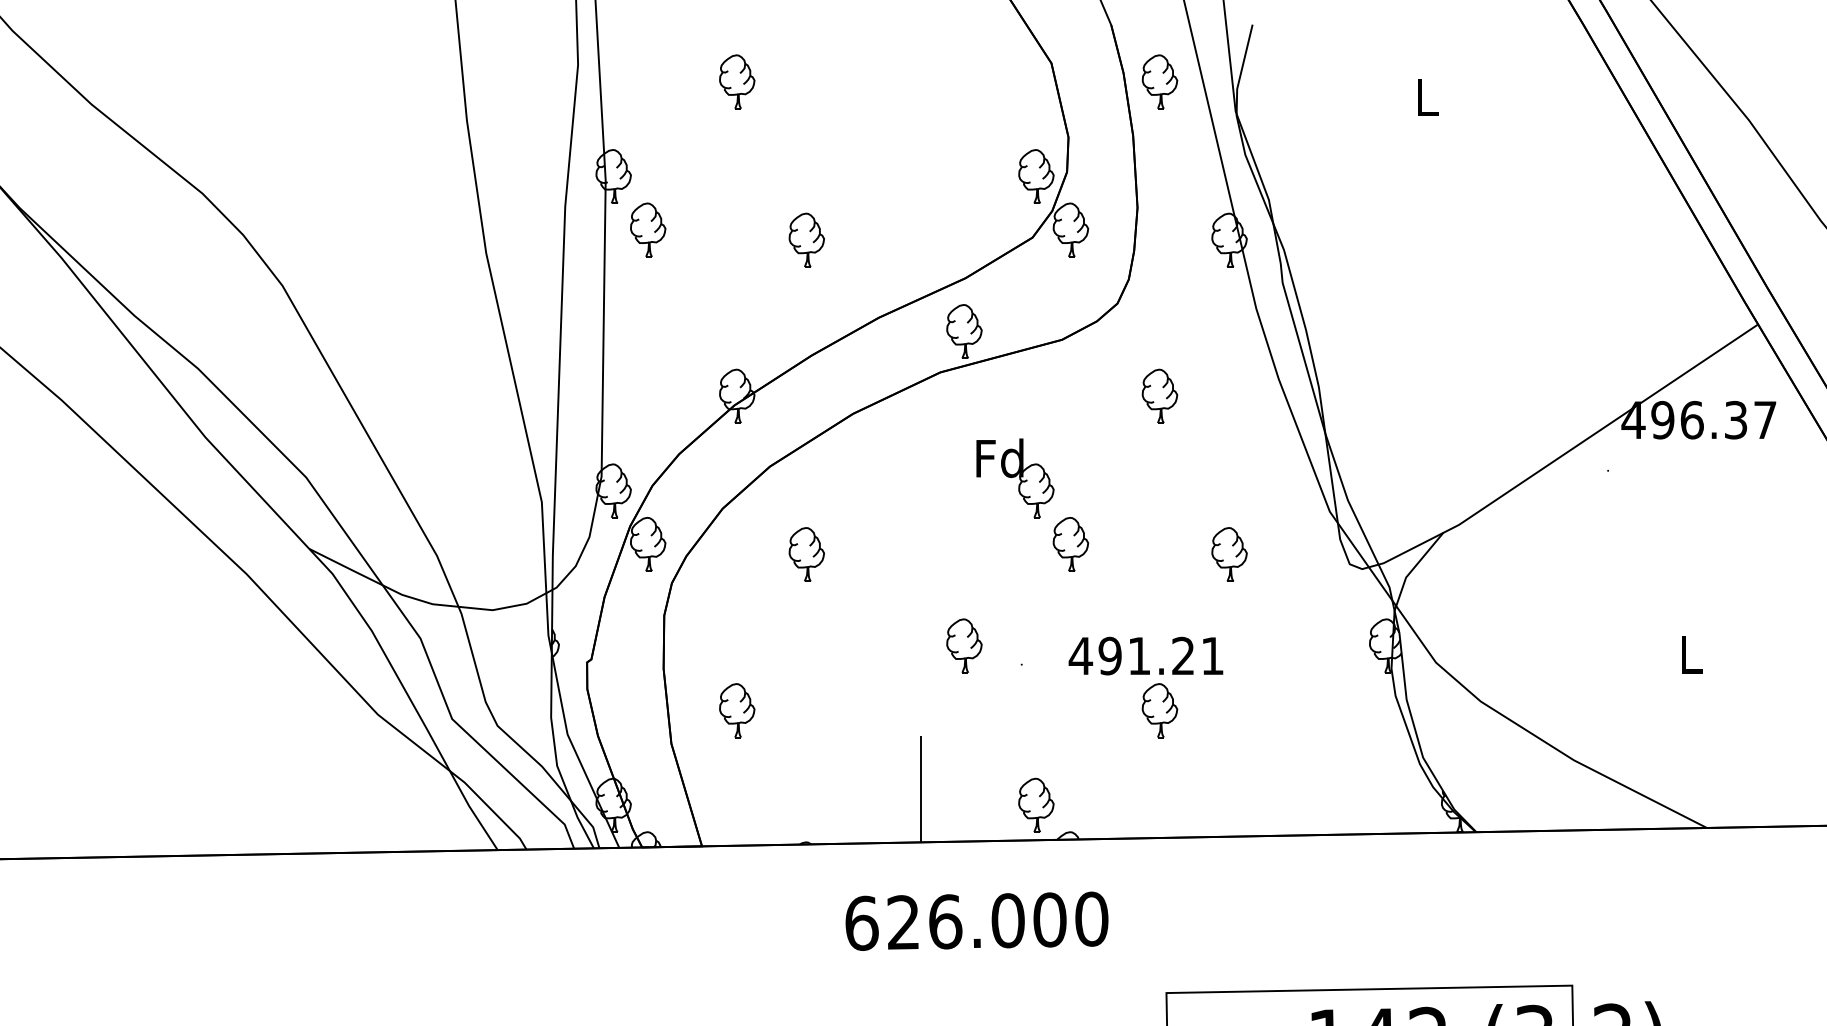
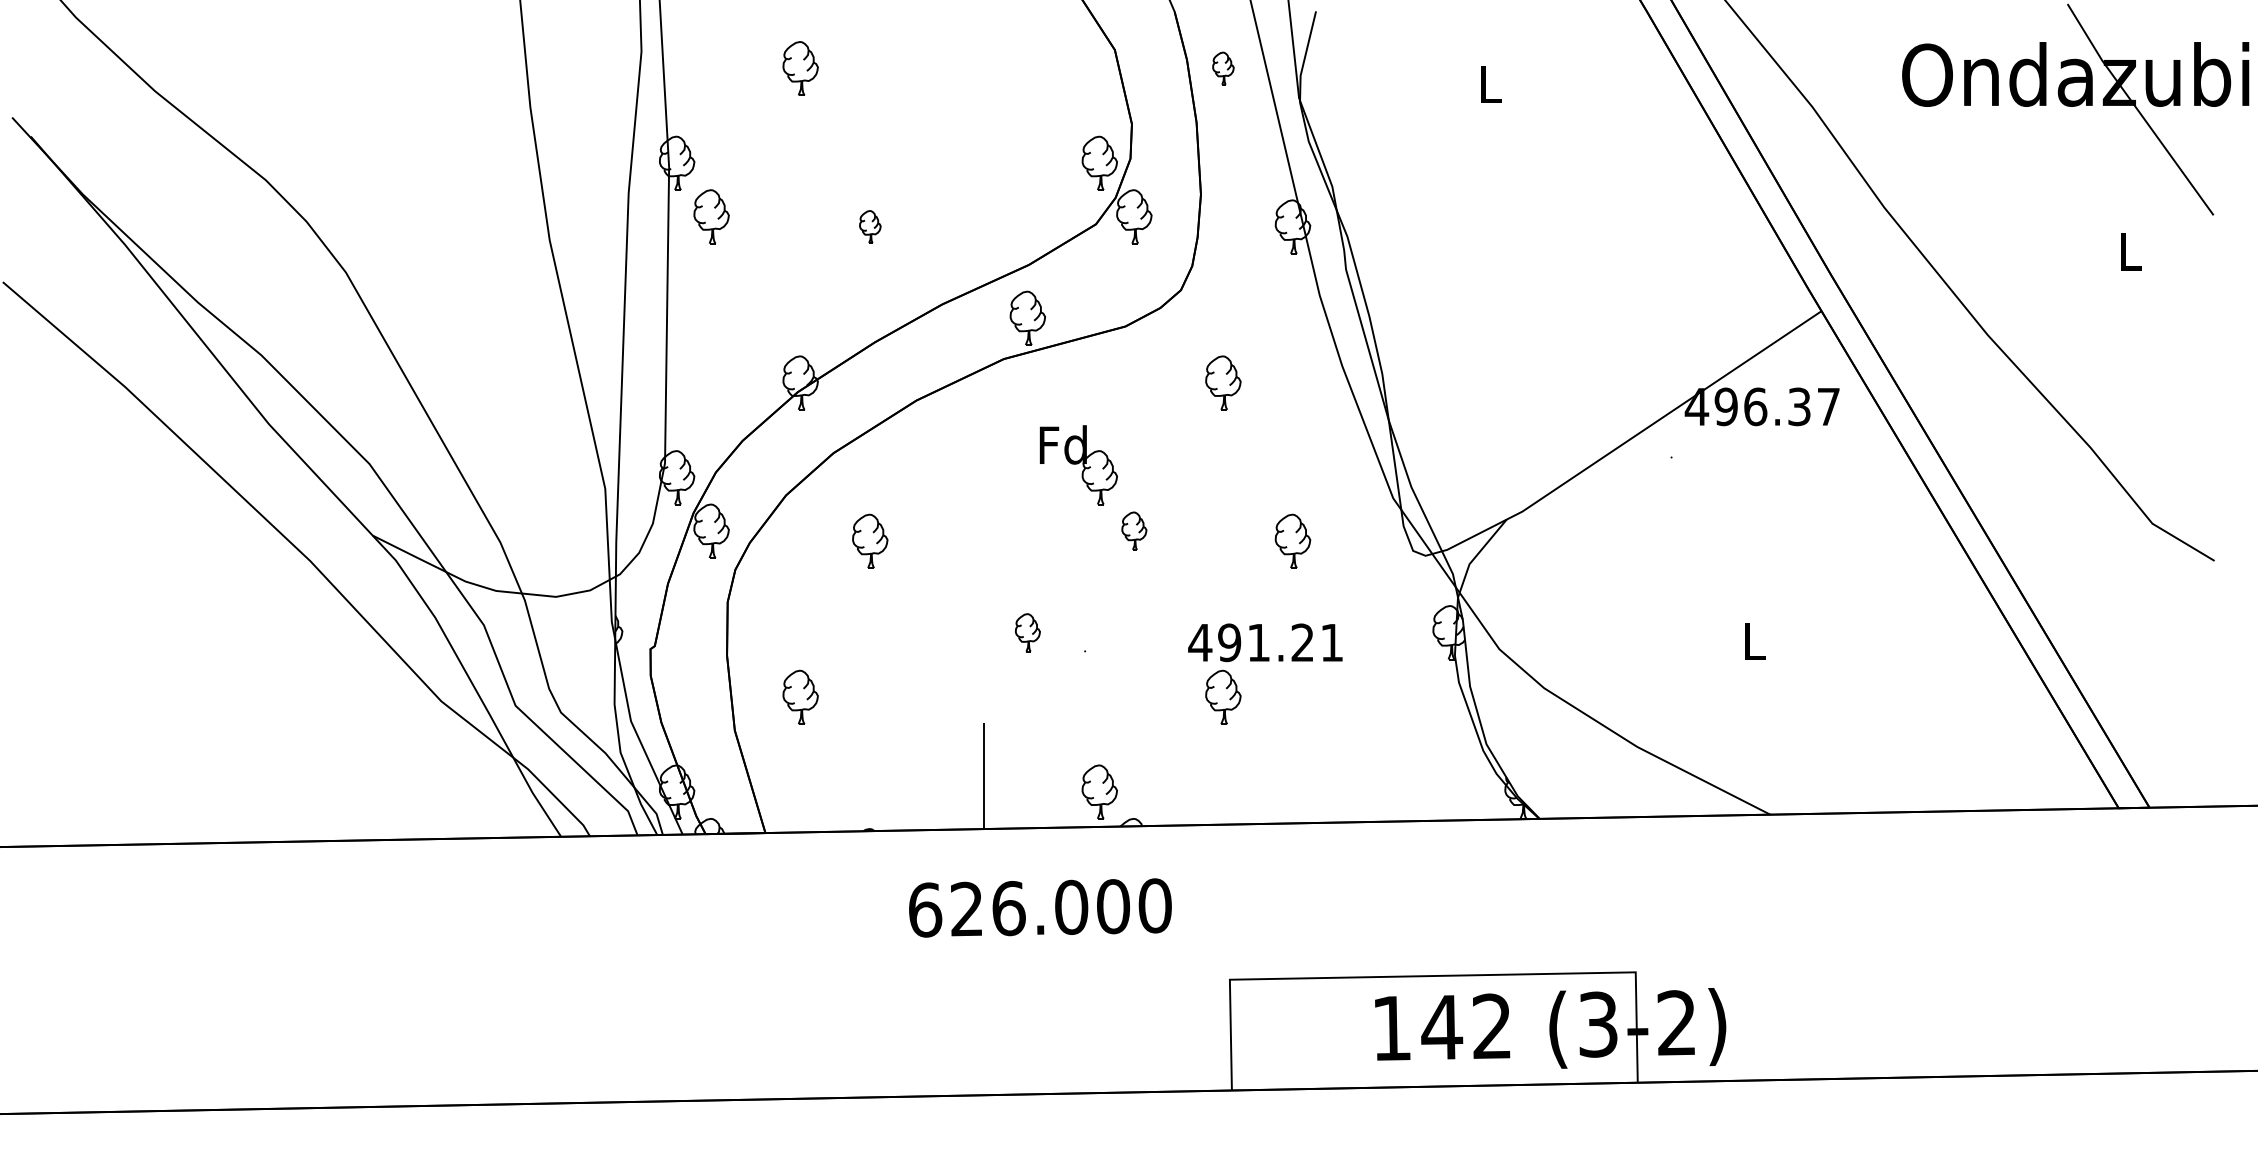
part: (1160, 81) -> (1223, 68), size x0.6
part: (807, 239) -> (870, 226), size x0.6
part: (1071, 543) -> (1134, 530), size x0.7
part: (964, 645) -> (1027, 632), size x0.7
text: (1146, 655) -> (1265, 642), moved

